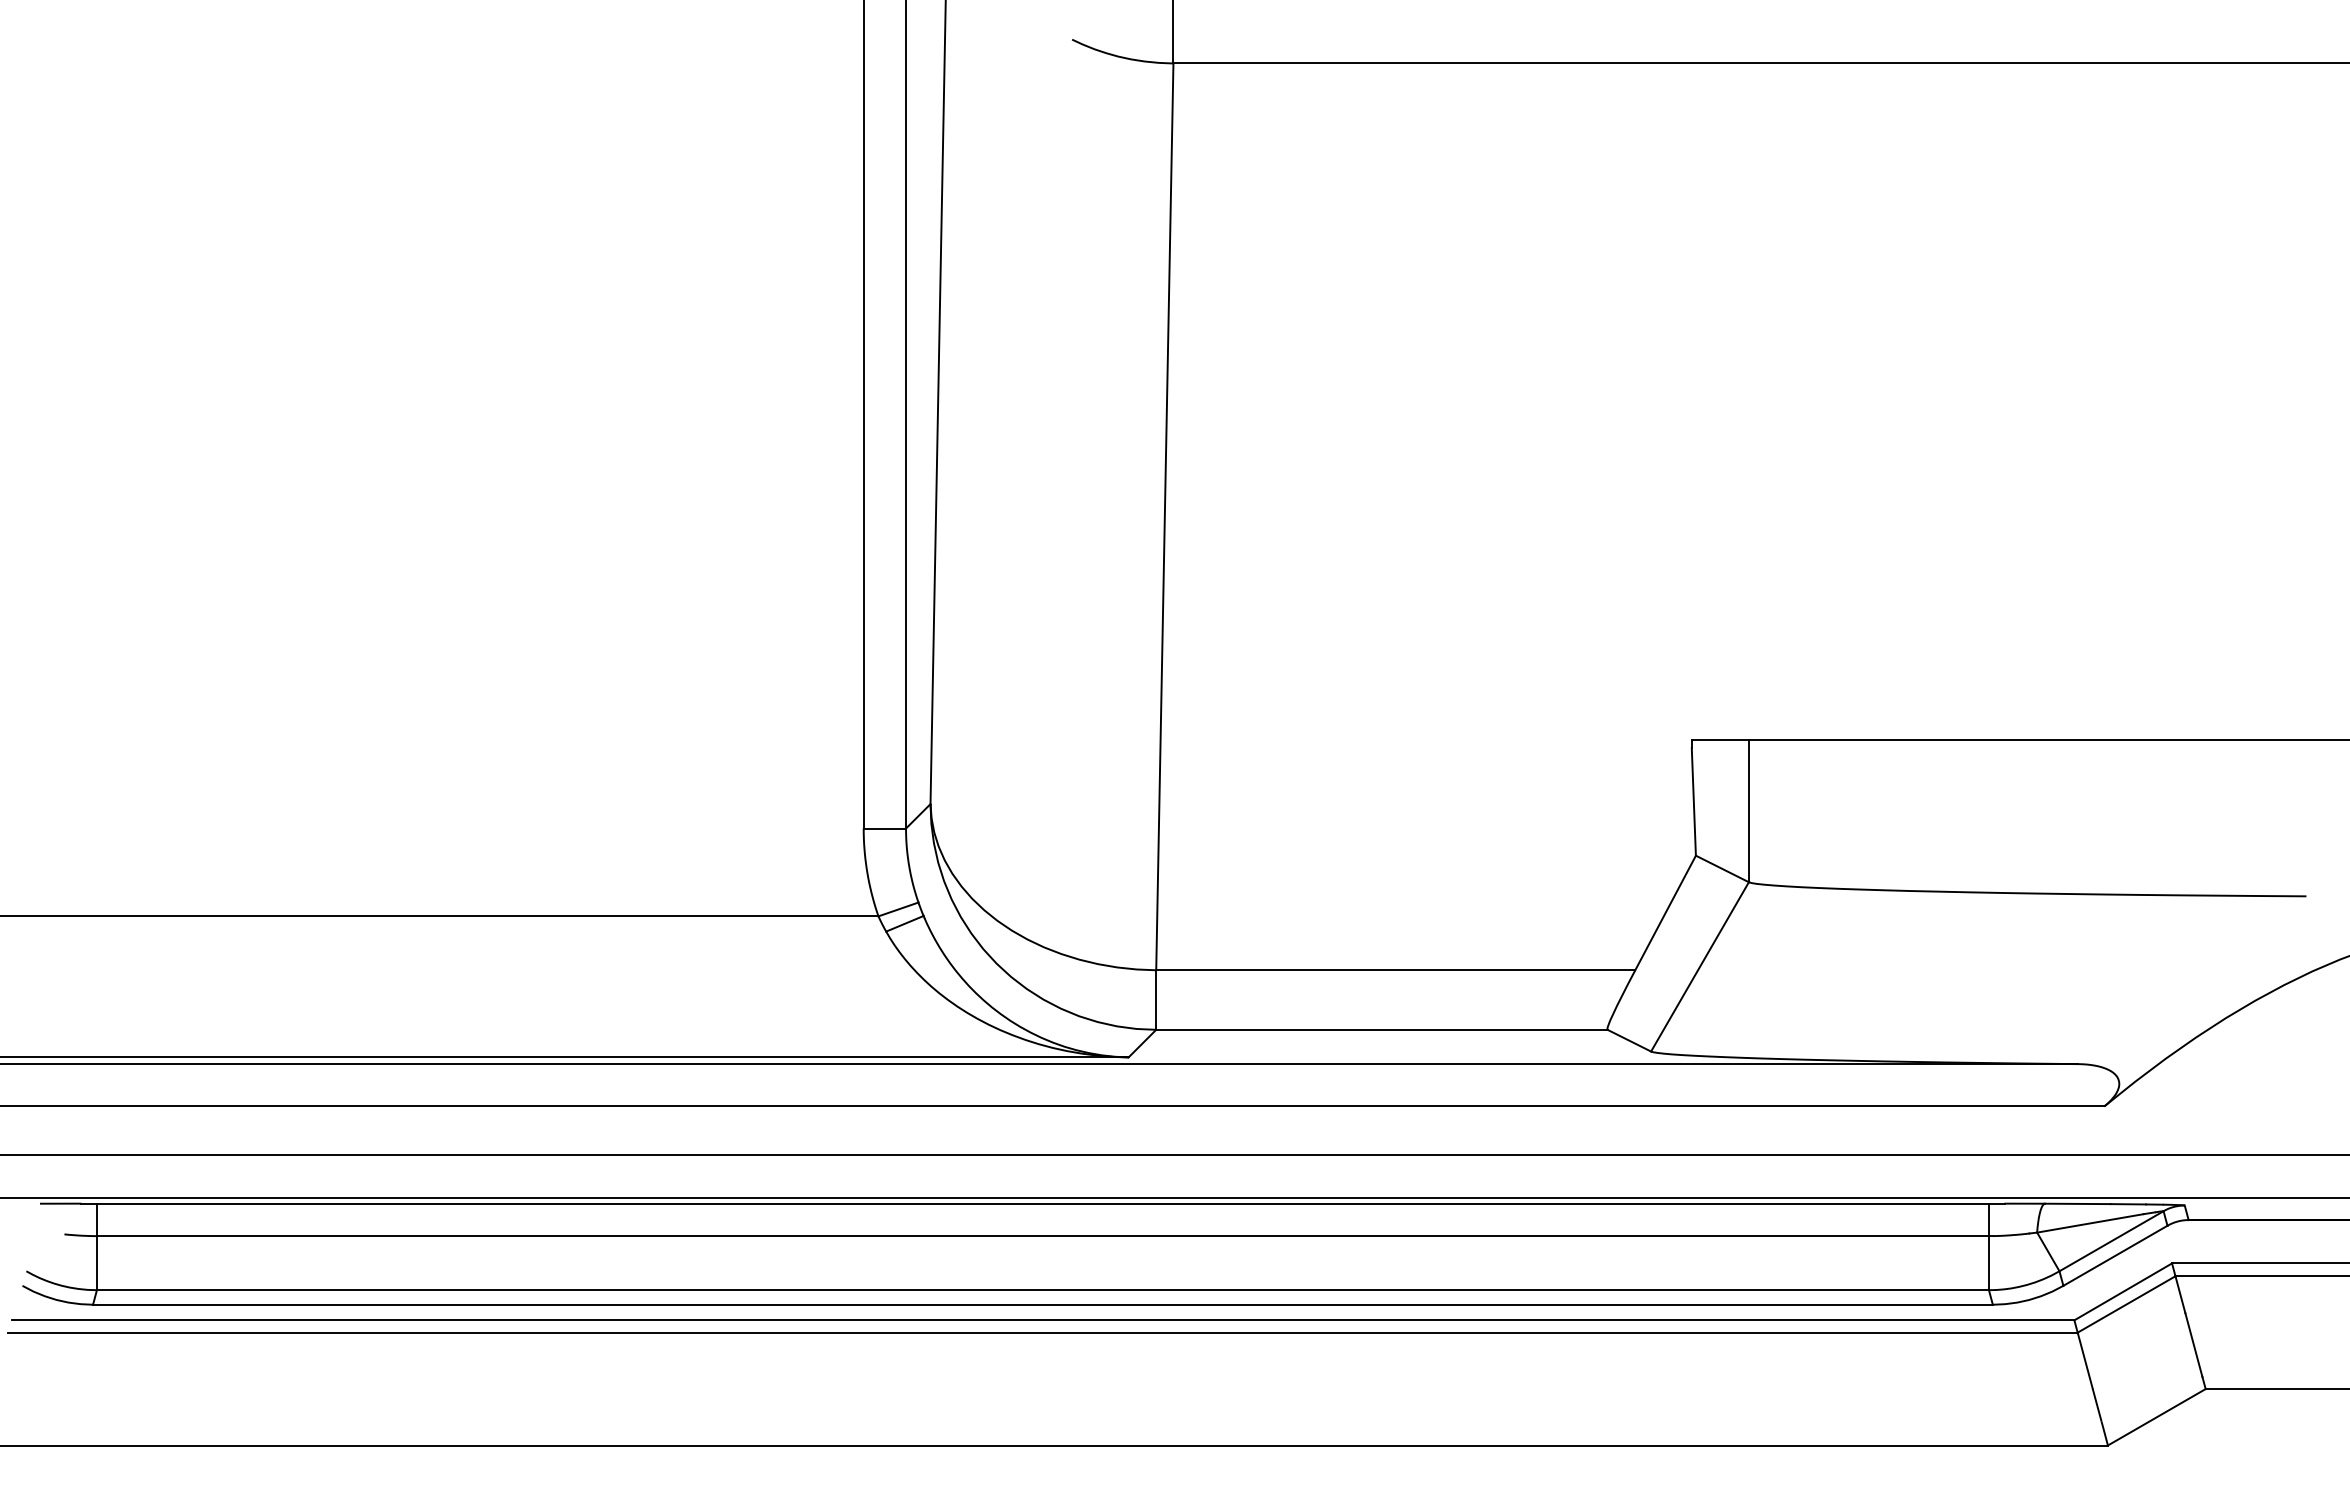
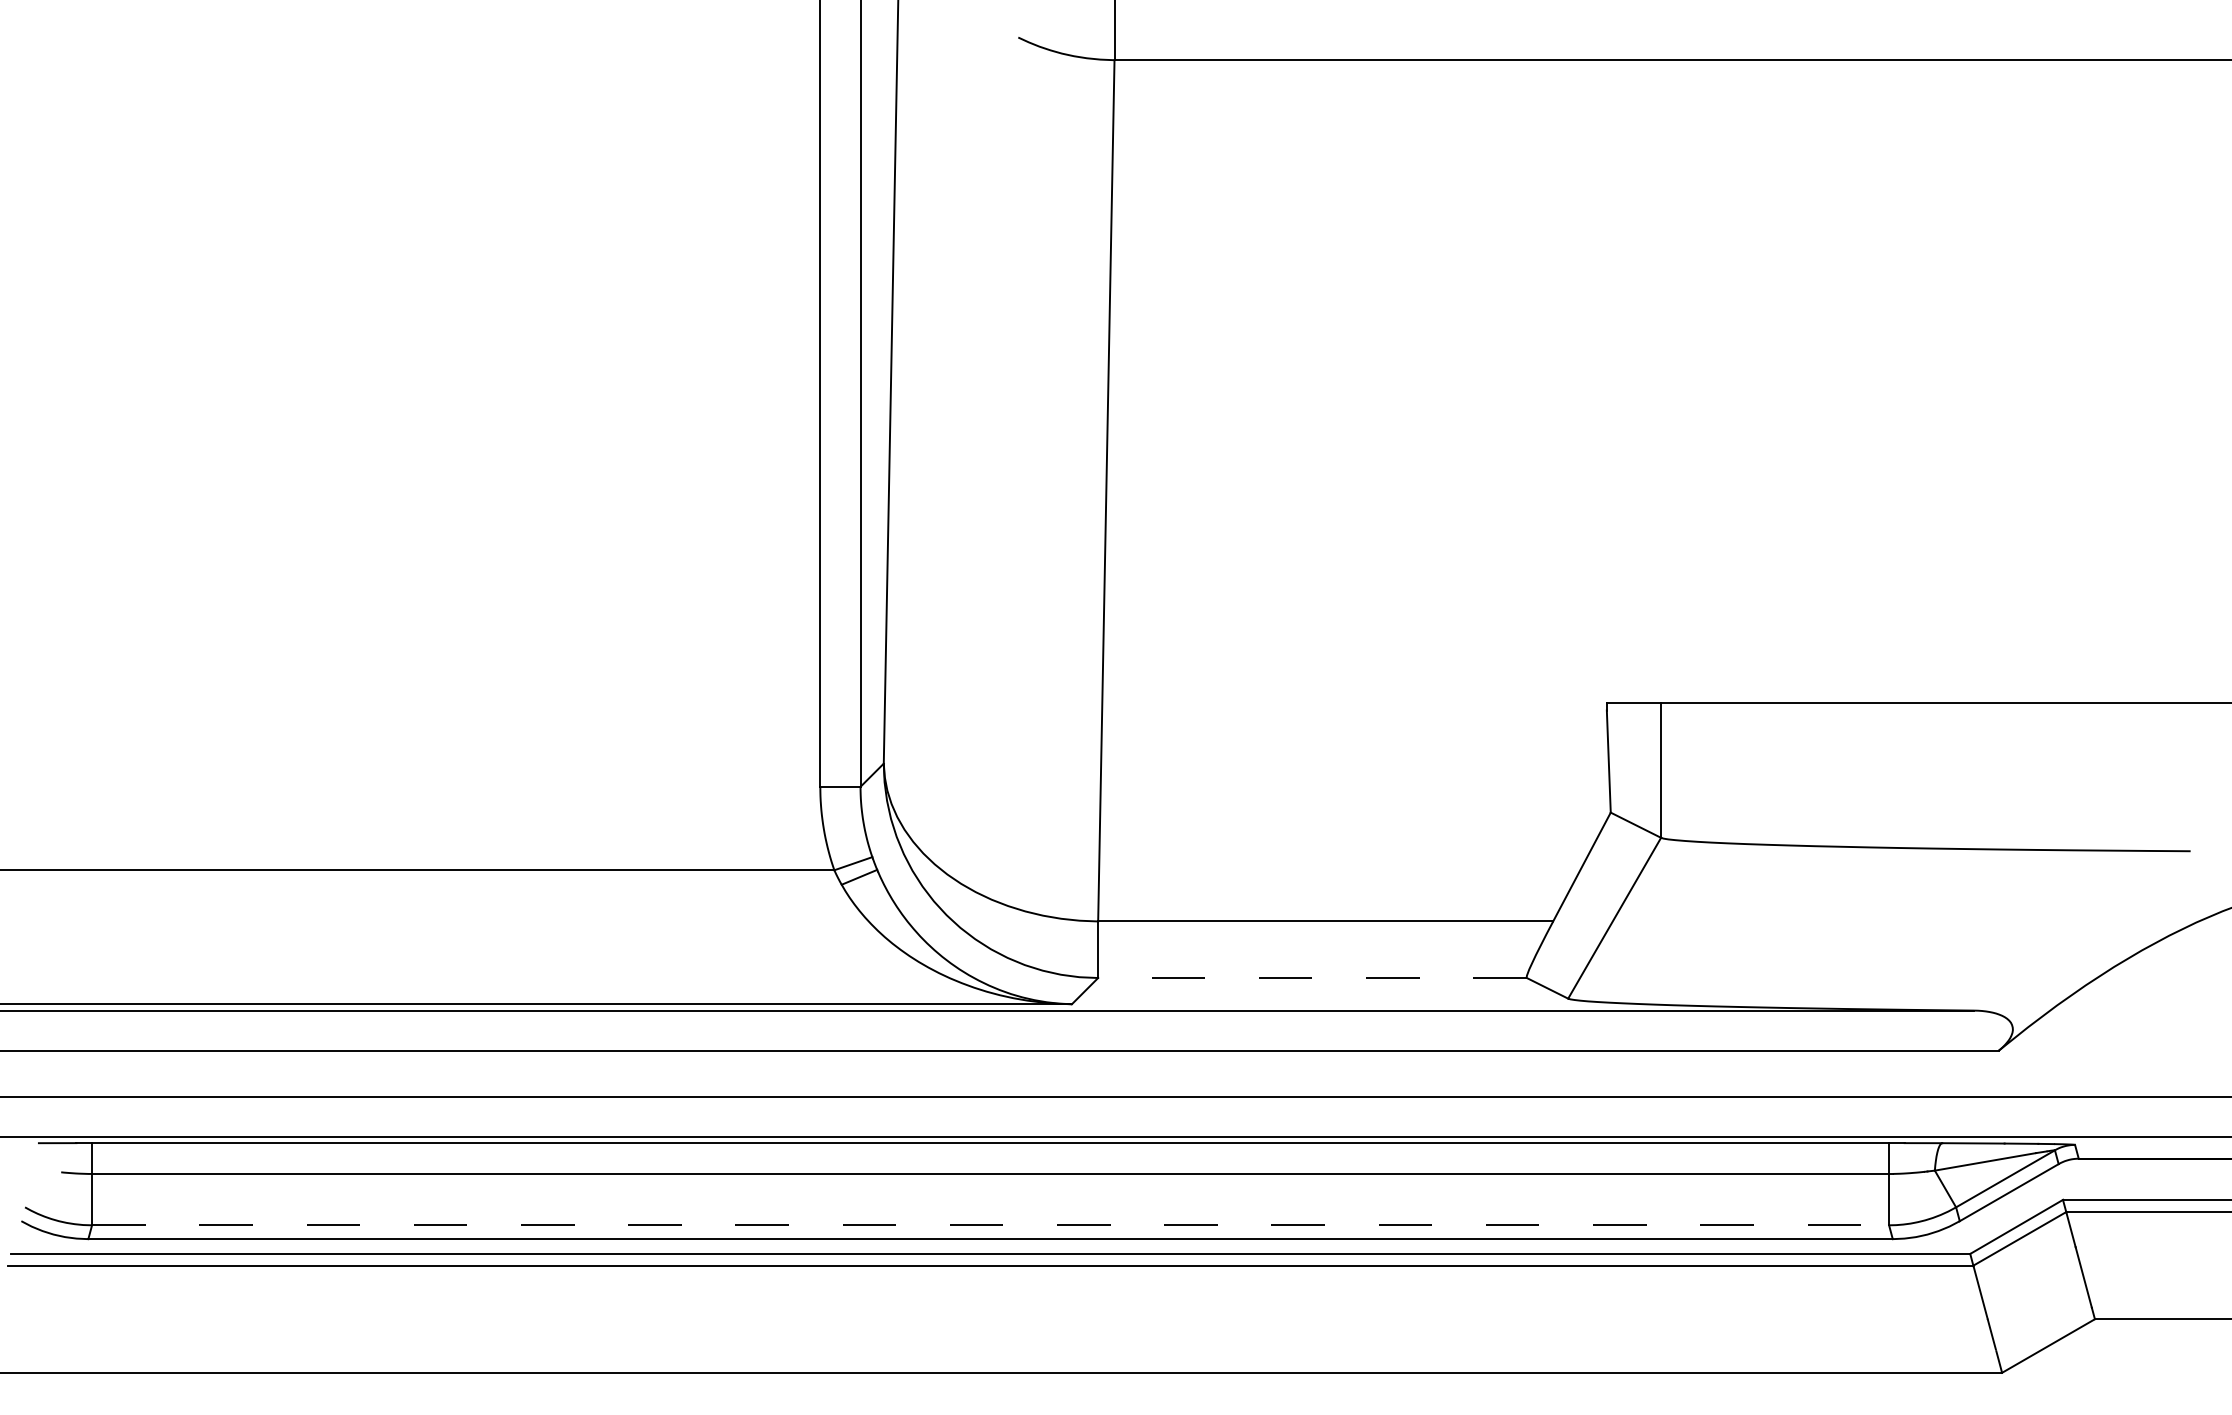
line: (1381, 1029) -> (1312, 977), solid -> dashed
line: (1042, 1290) -> (990, 1225), solid -> dashed

